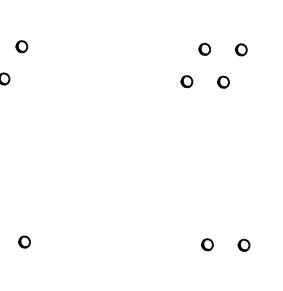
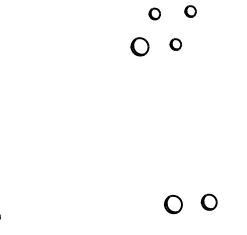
part: (186, 81) -> (139, 46), size x1.6
part: (207, 244) -> (173, 204), size x1.6
part: (243, 244) -> (208, 201), size x1.4

